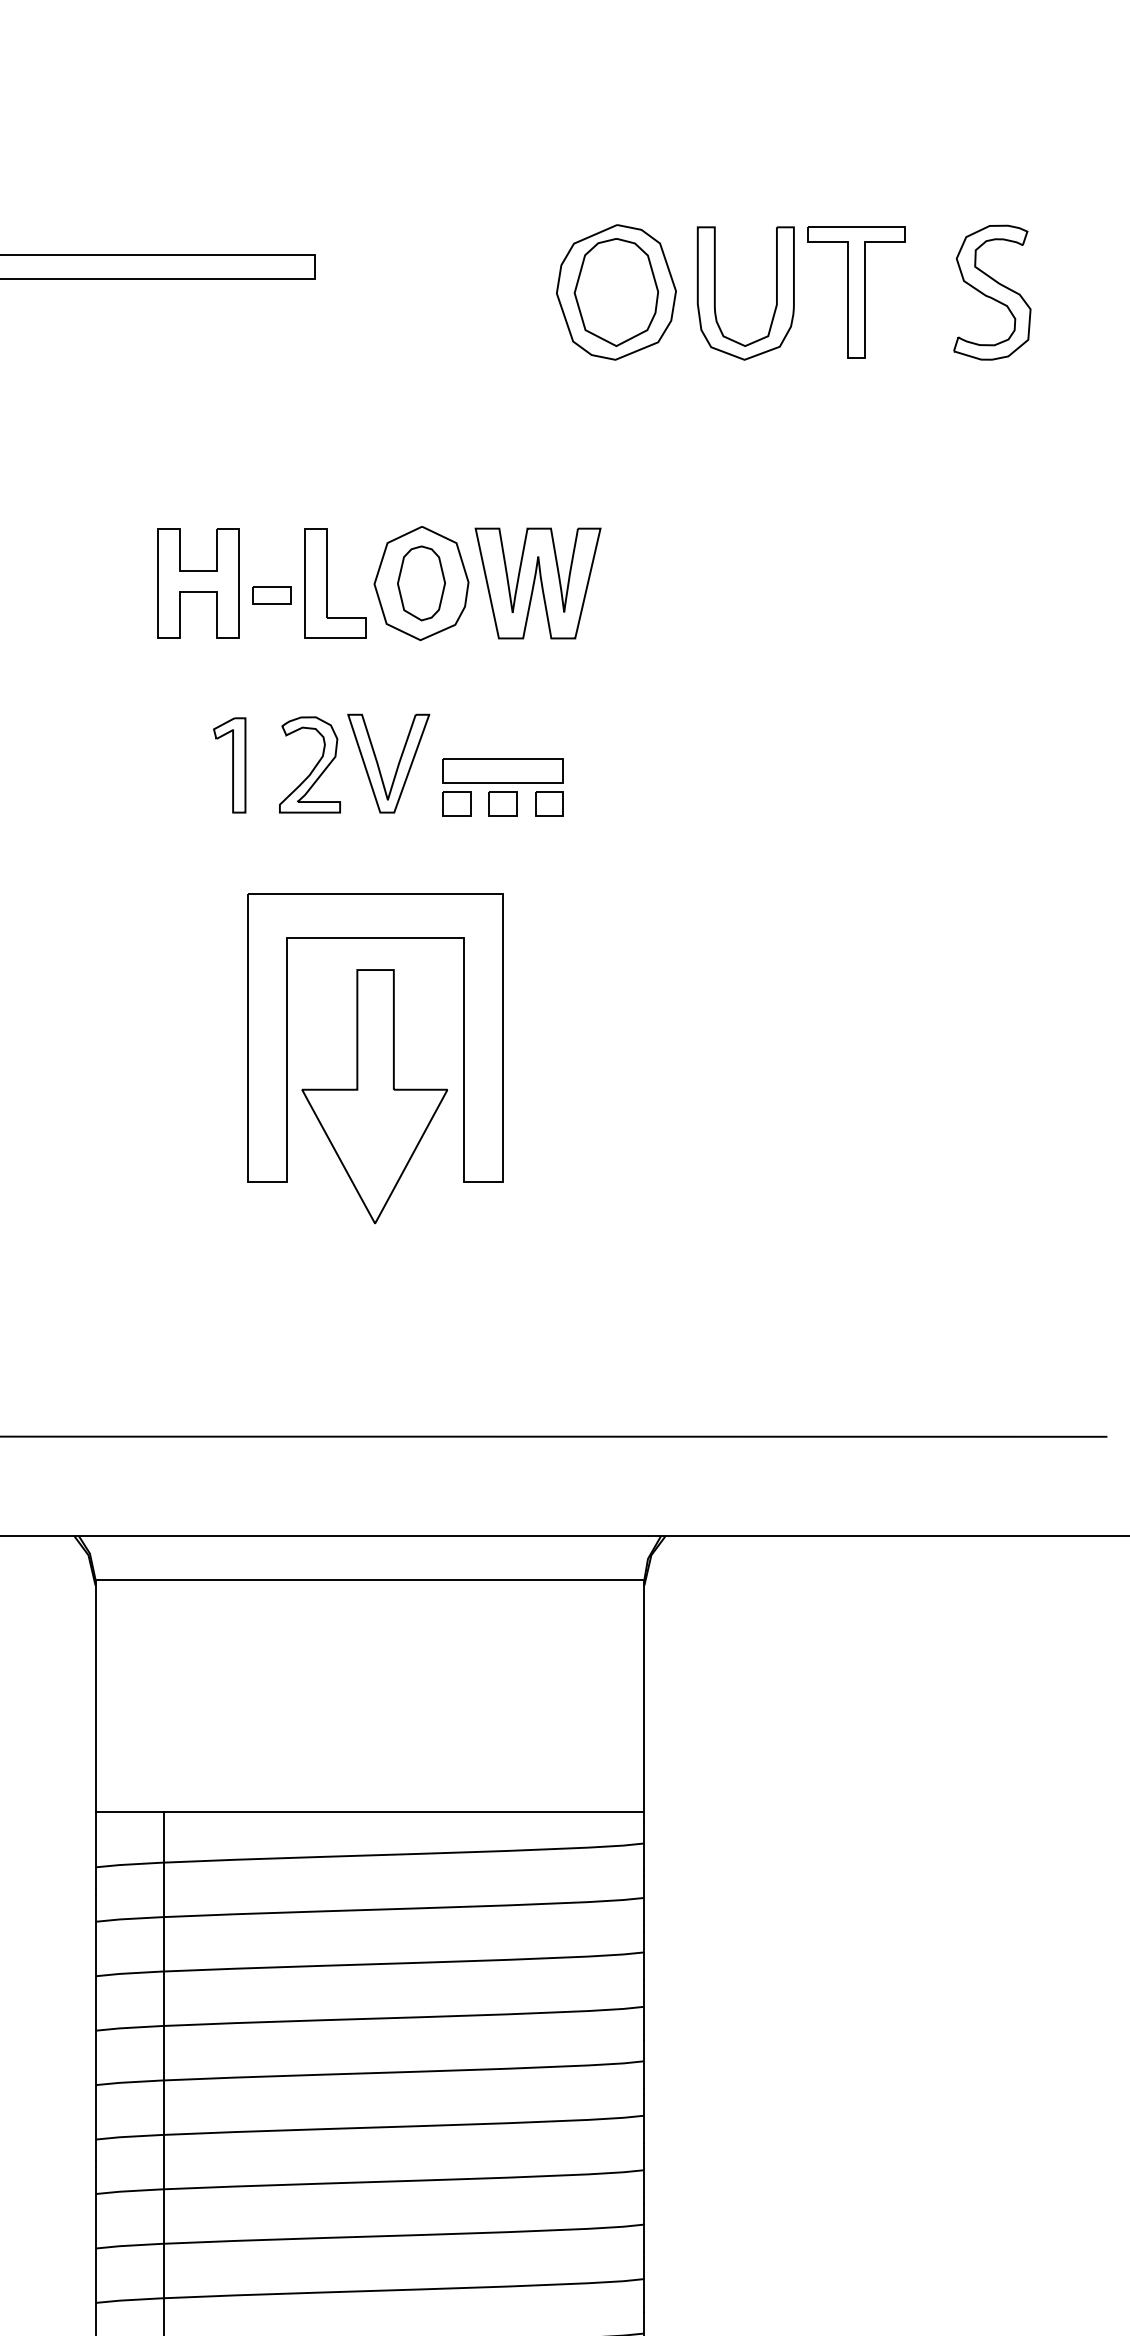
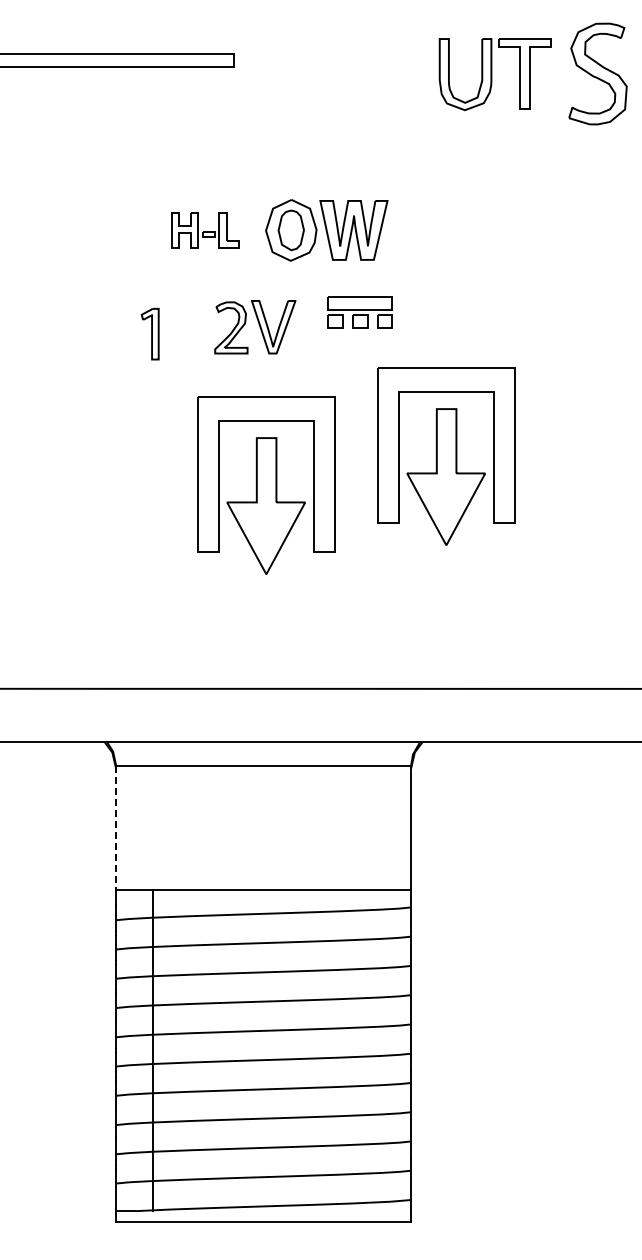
part: (615, 293) -> (395, 74), removed
part: (991, 293) -> (597, 74), size x1.4
part: (261, 583) -> (205, 230), size x0.6
part: (228, 764) -> (149, 333), moved
part: (501, 788) -> (359, 312), moved
part: (710, 1004) -> (446, 456), added
line: (96, 1696) -> (116, 828), solid -> dashed

